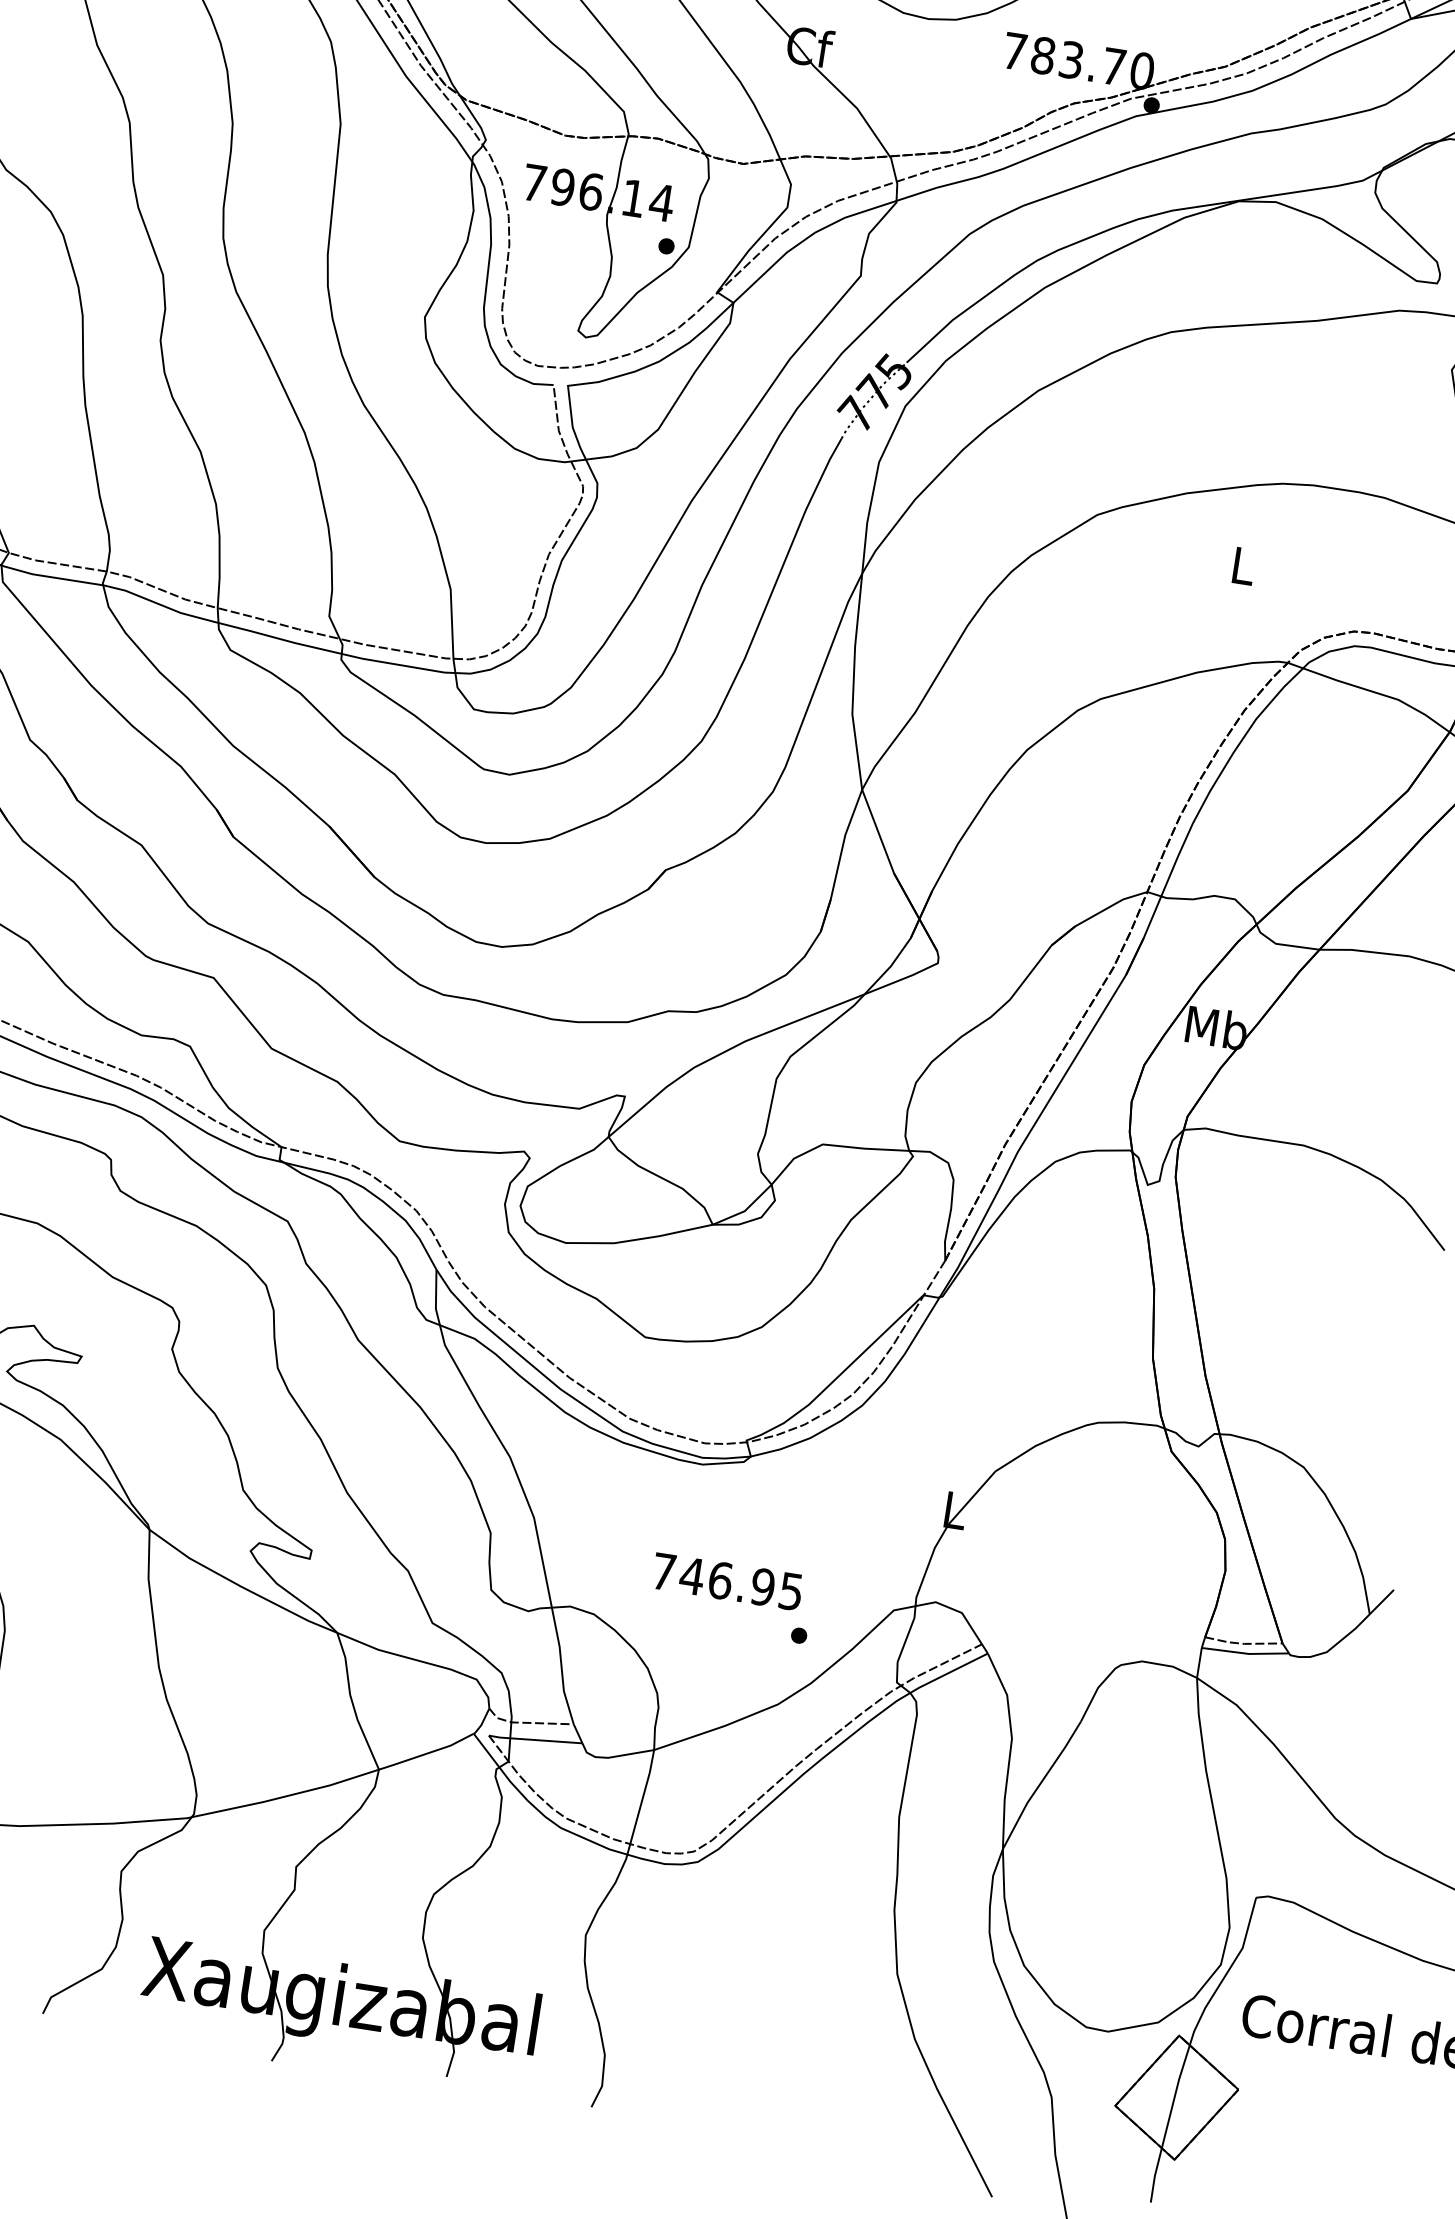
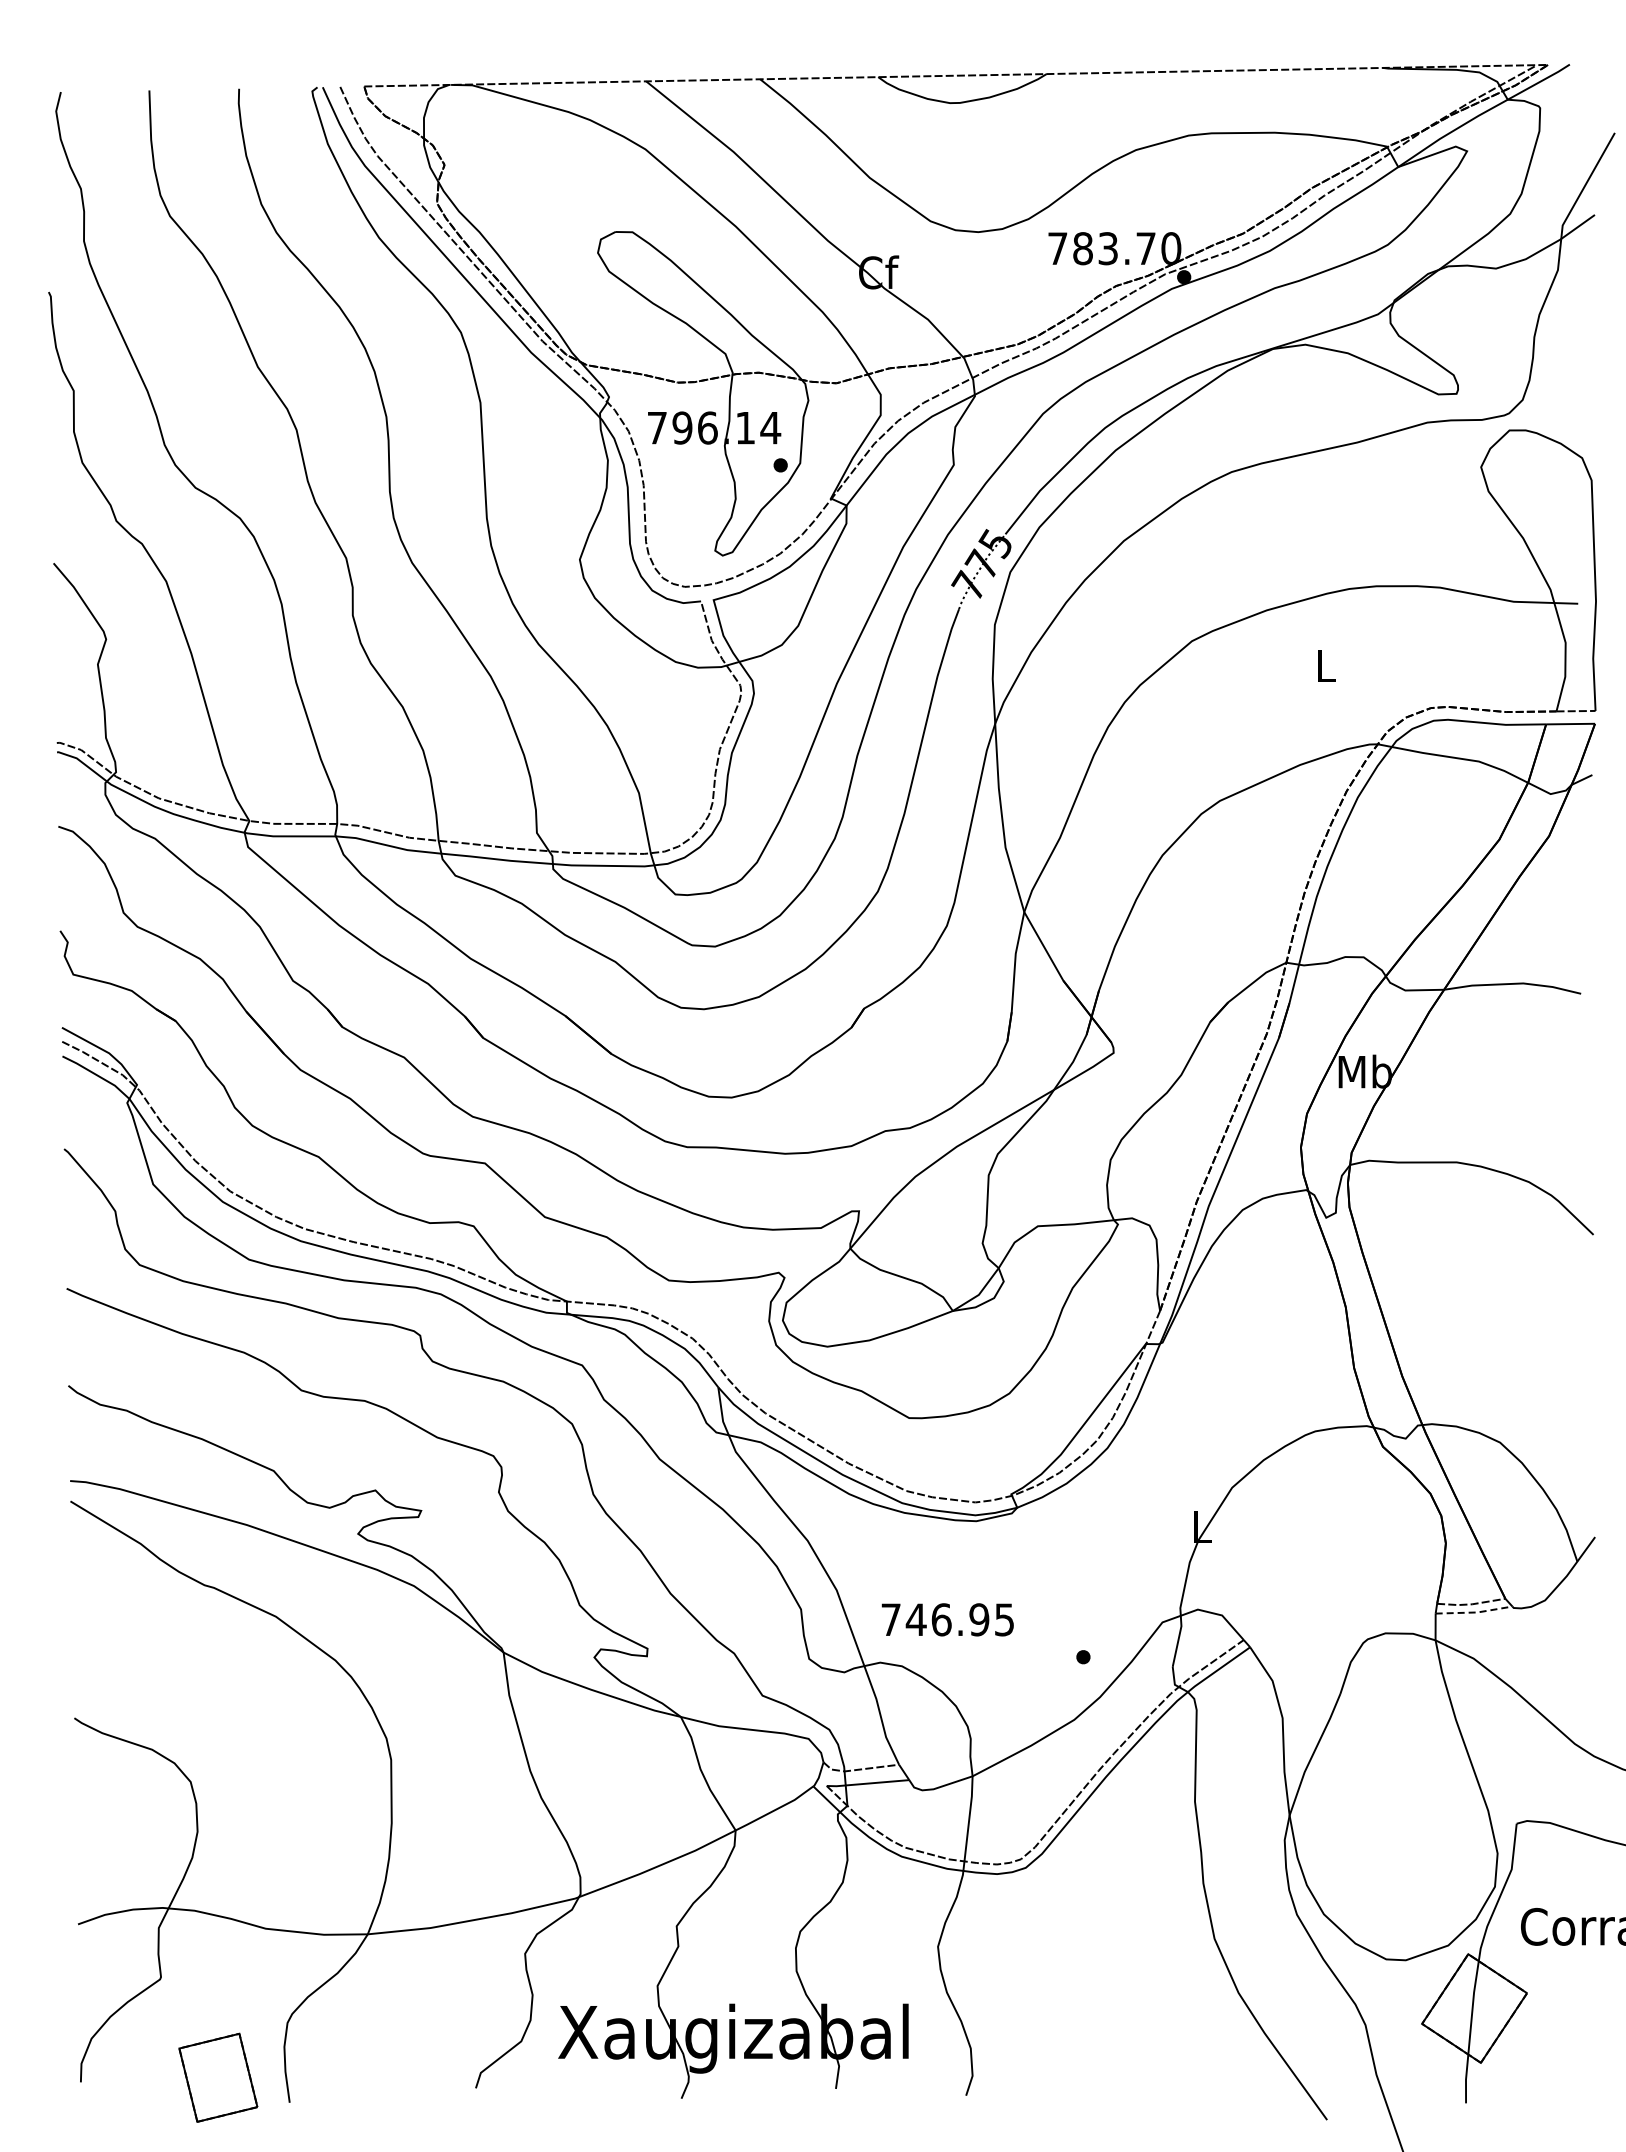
text: (727, 1581) -> (947, 1619), moved
line: (1245, 1653) -> (1474, 1612), solid -> dashed

